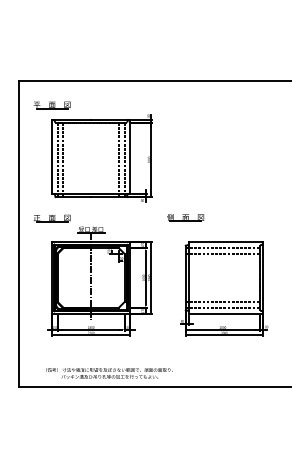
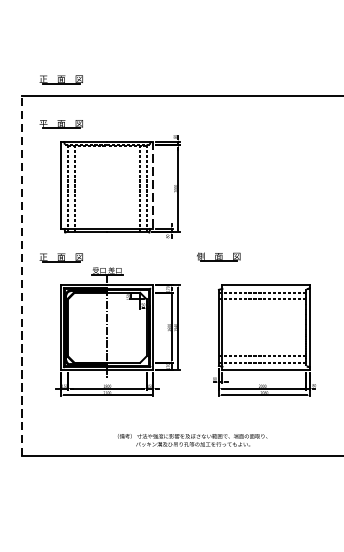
part: (51, 67) -> (60, 79), added
line: (130, 157) -> (153, 185), solid -> dashed
line: (18, 233) -> (21, 275), solid -> dashed
text: (109, 373) -> (192, 440), moved

